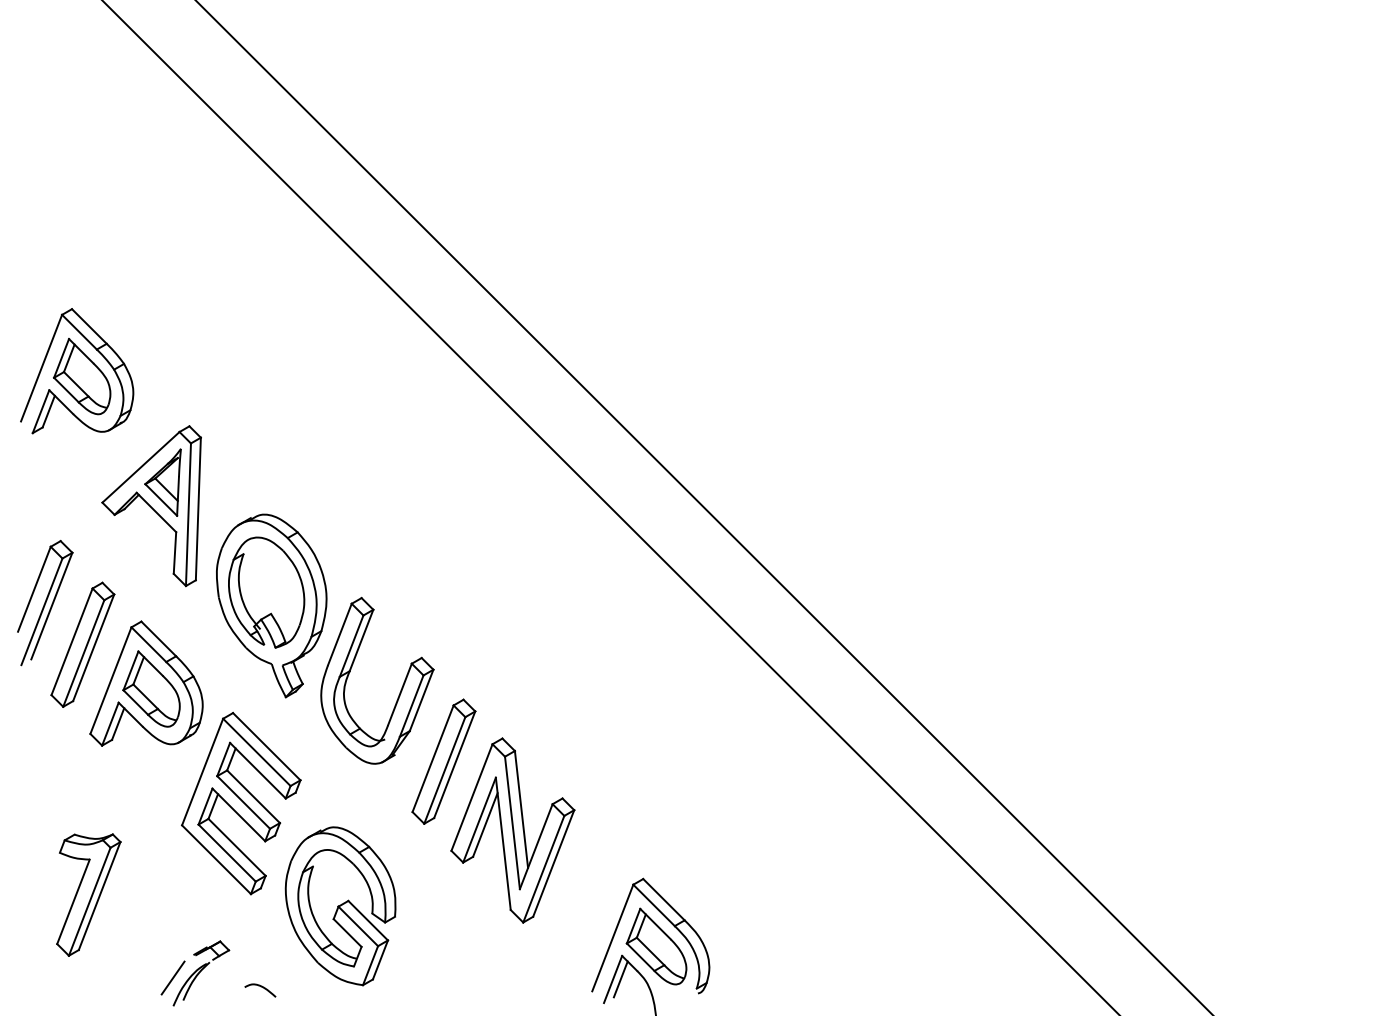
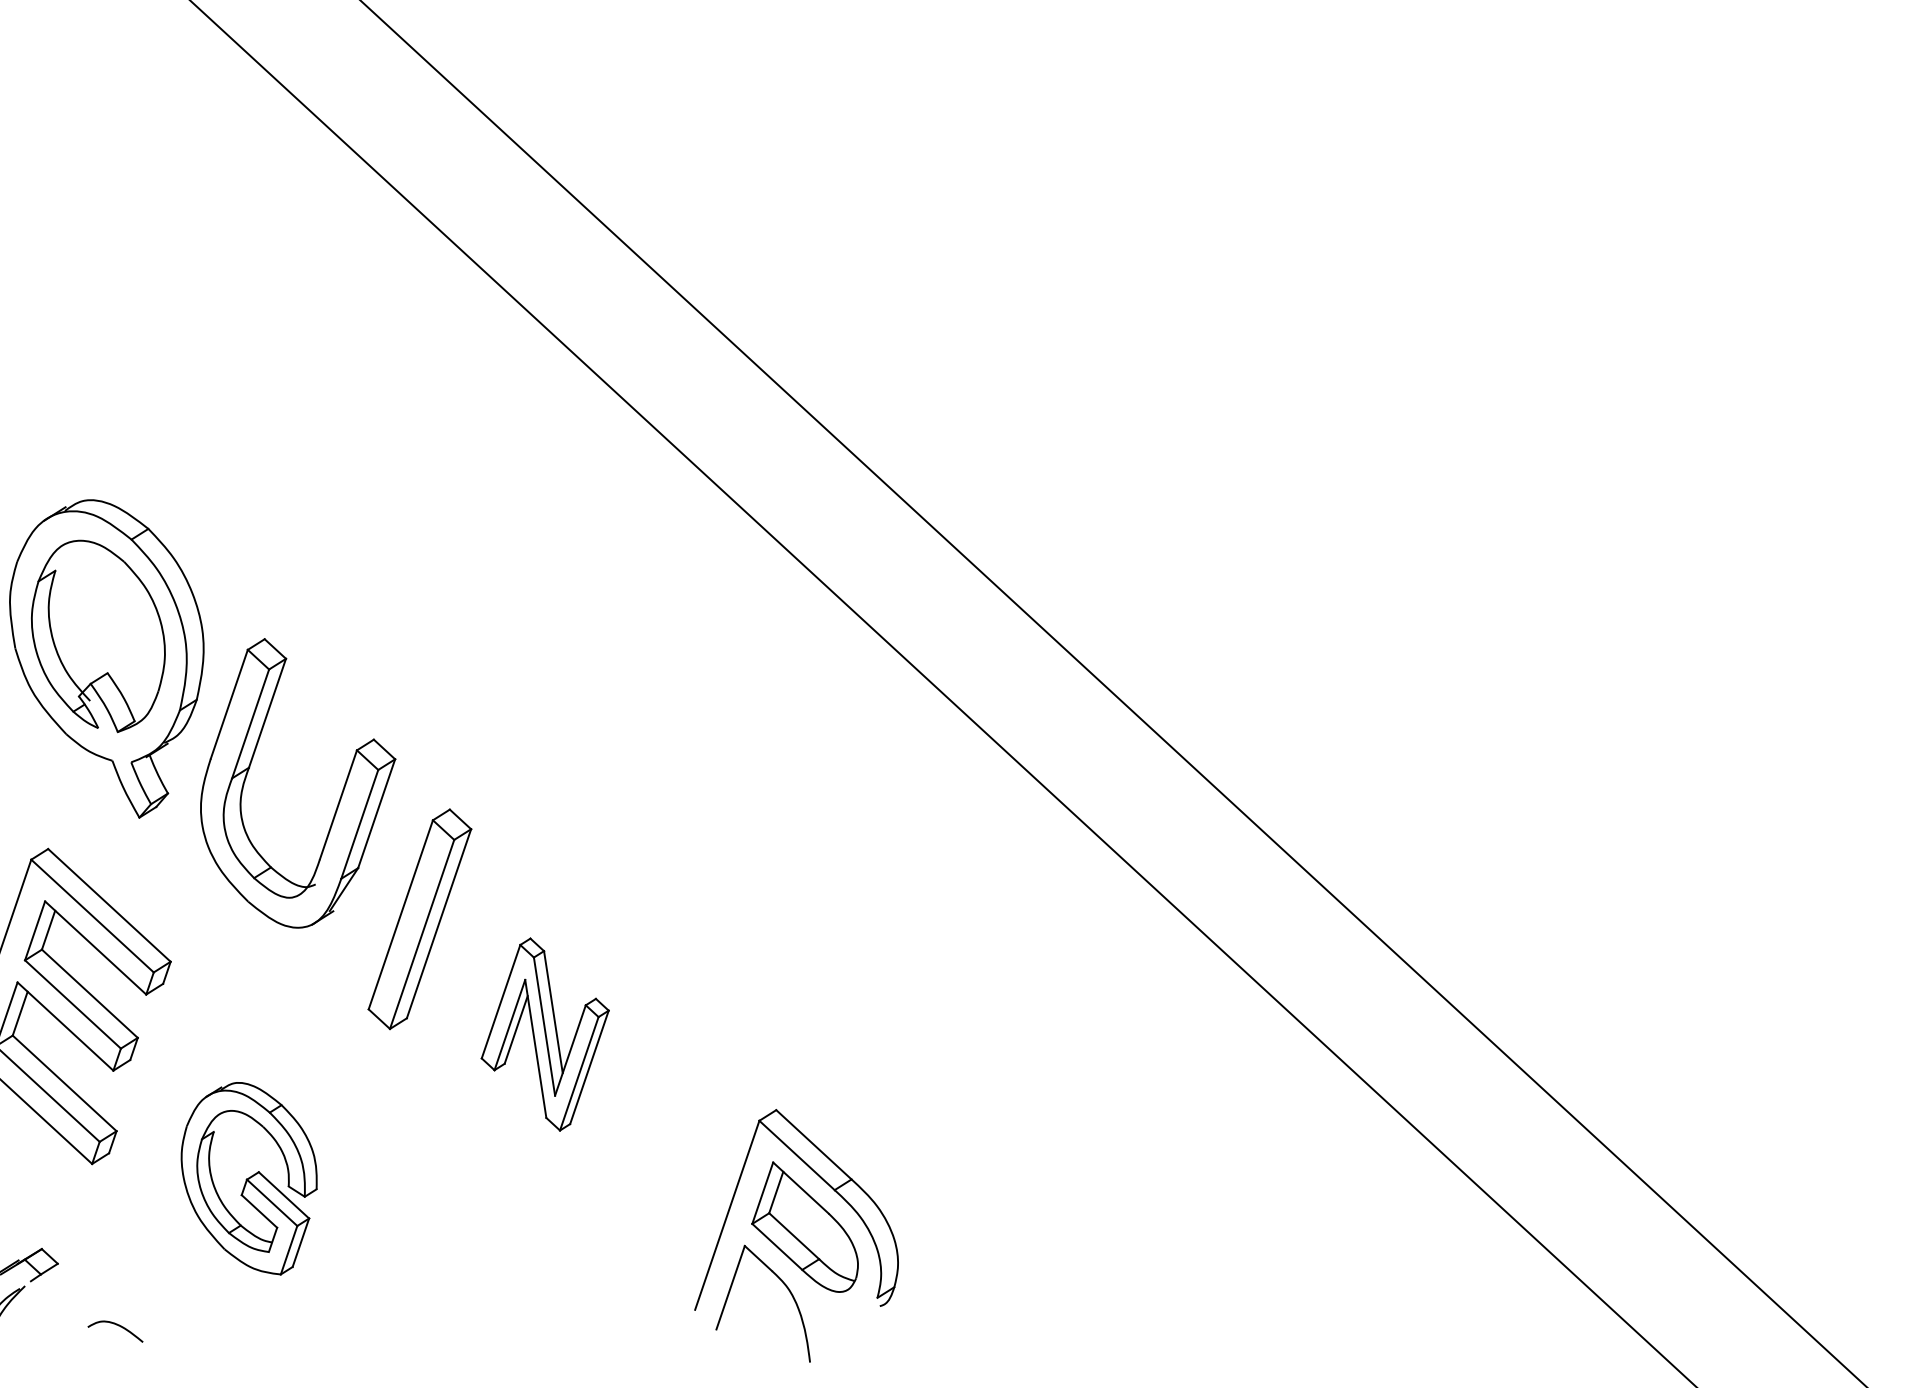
part: (512, 830) -> (544, 1034), size x0.6
part: (340, 906) -> (249, 1179), size x0.7
line: (620, 979) -> (743, 1287), removed

